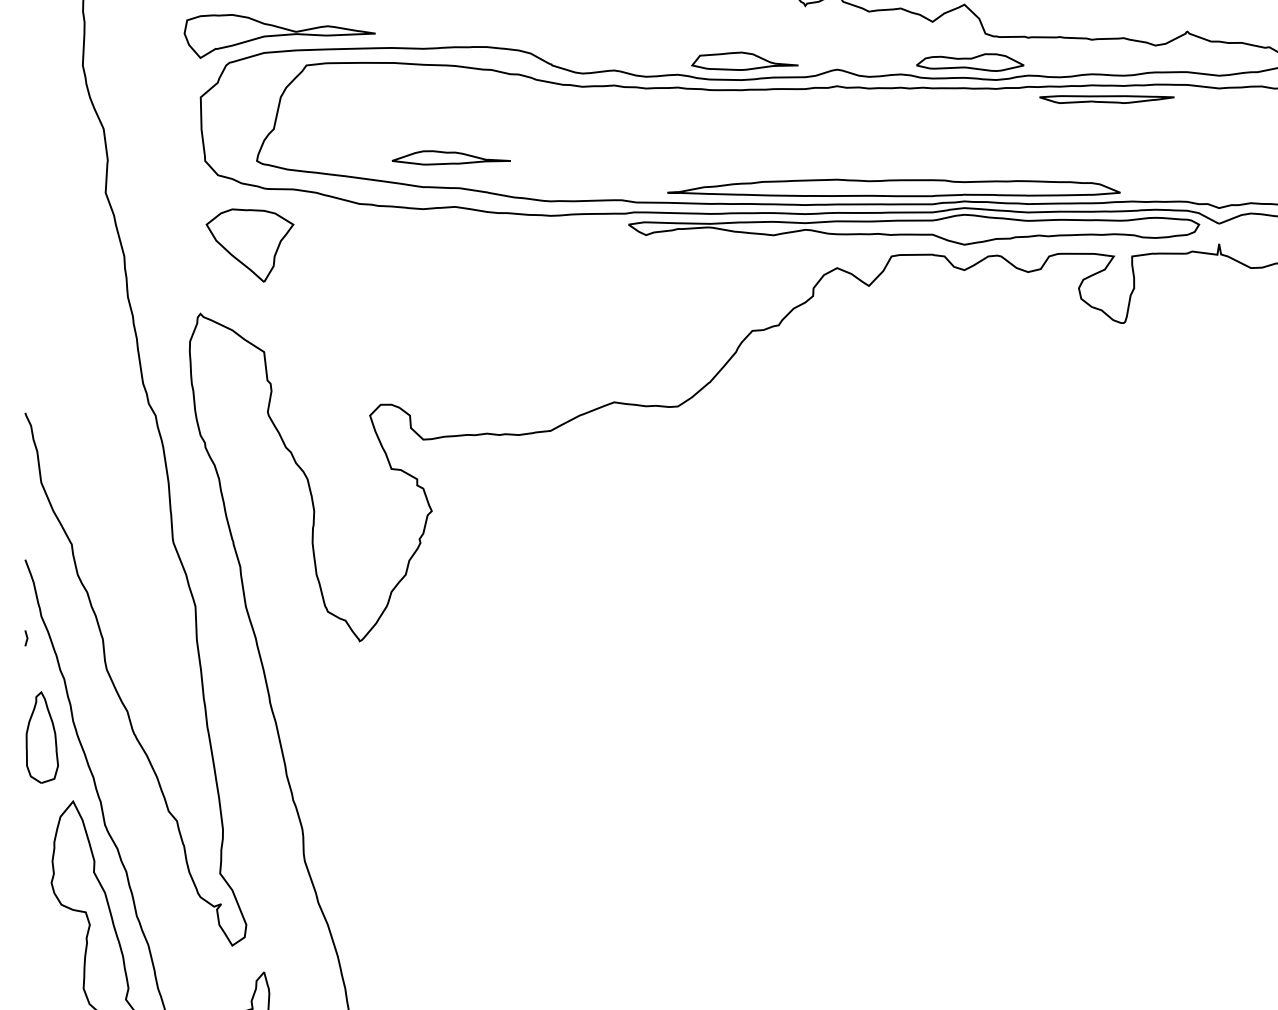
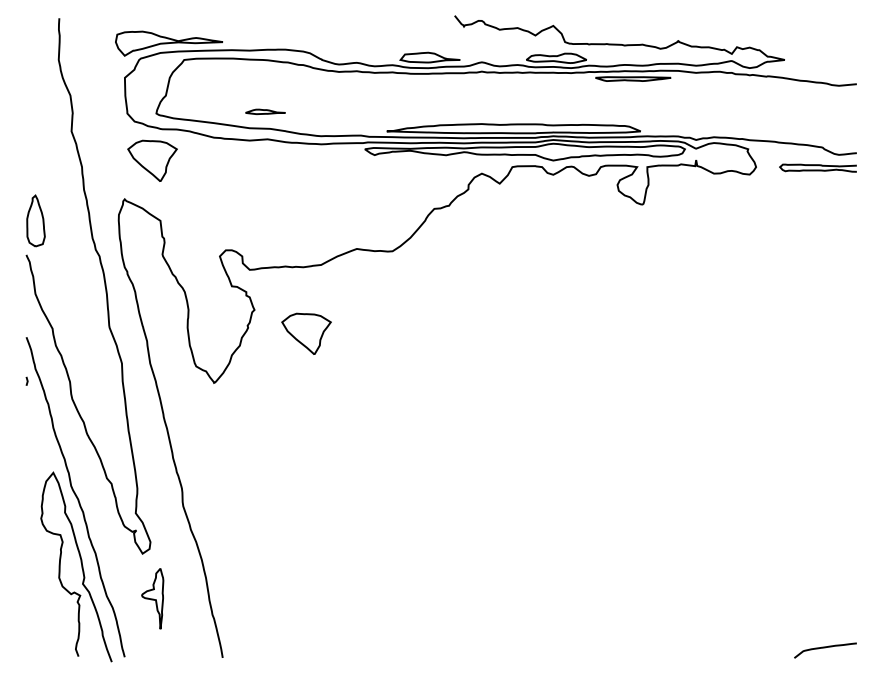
part: (451, 157) -> (265, 111), size x0.6
part: (524, 553) -> (306, 333), added
part: (41, 736) -> (35, 220), moved

